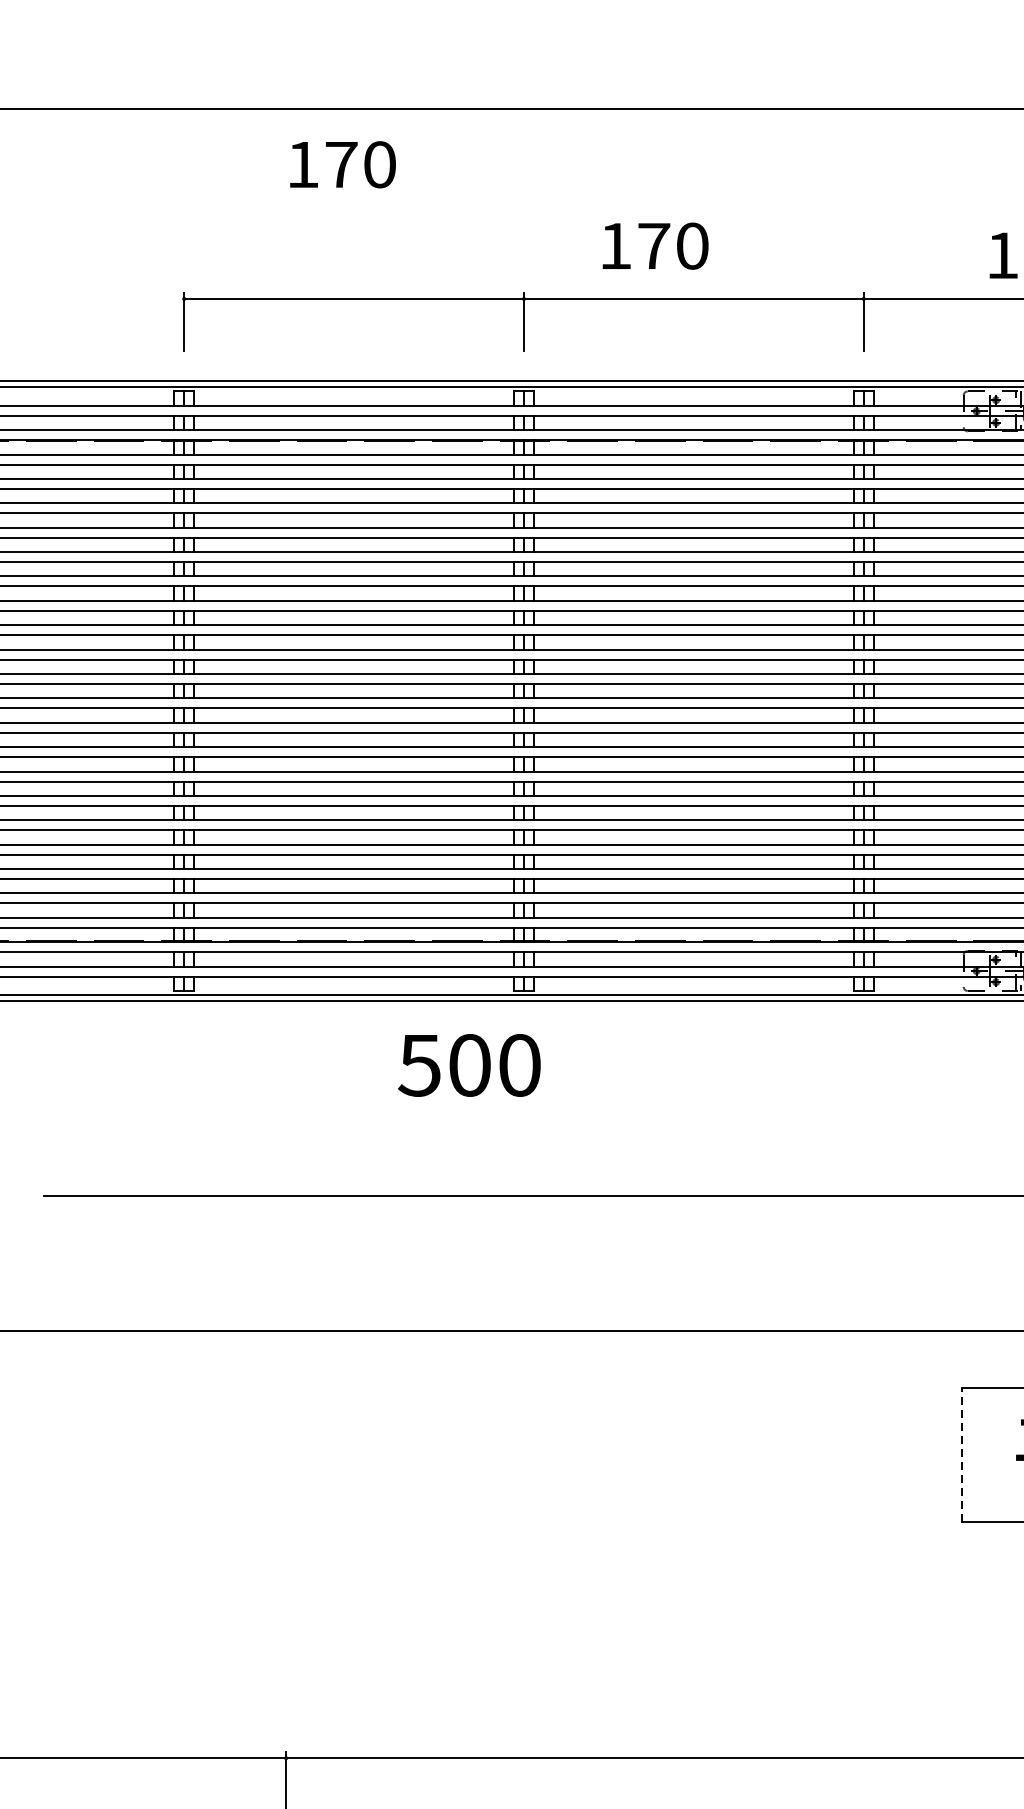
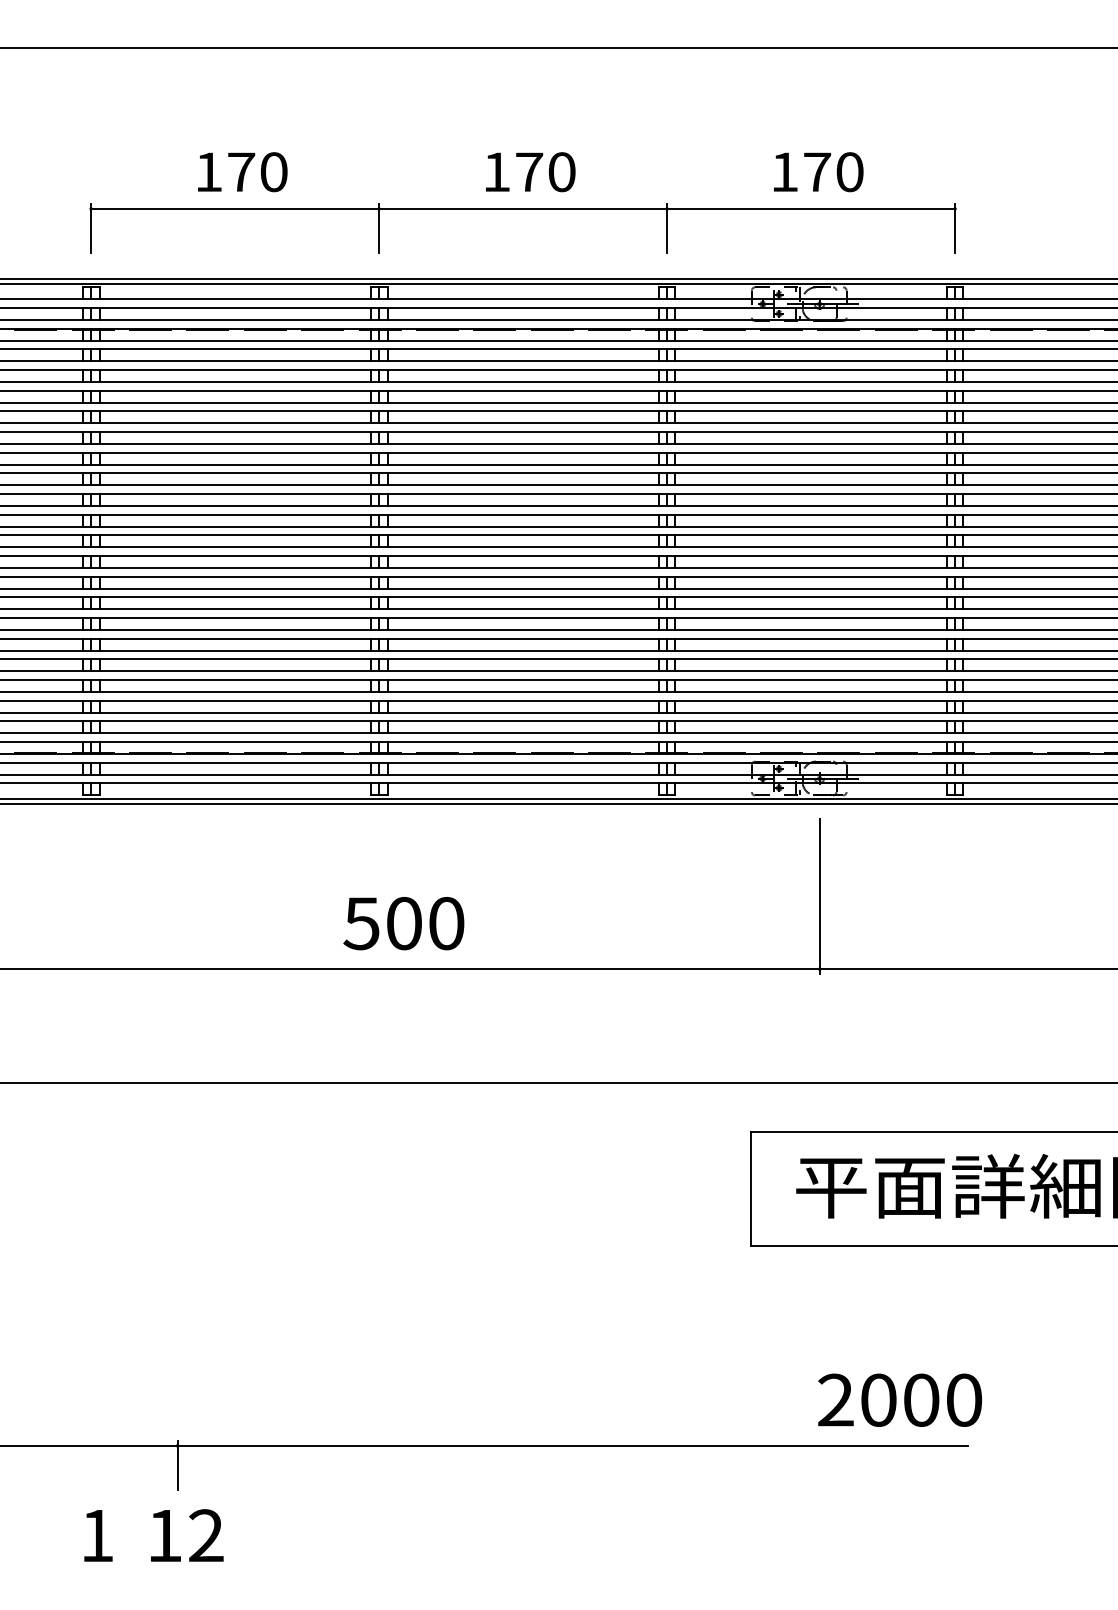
text: (342, 165) -> (242, 172), moved
text: (655, 246) -> (530, 172), moved
text: (468, 1065) -> (403, 923), moved
line: (962, 1454) -> (750, 1188), dashed -> solid

